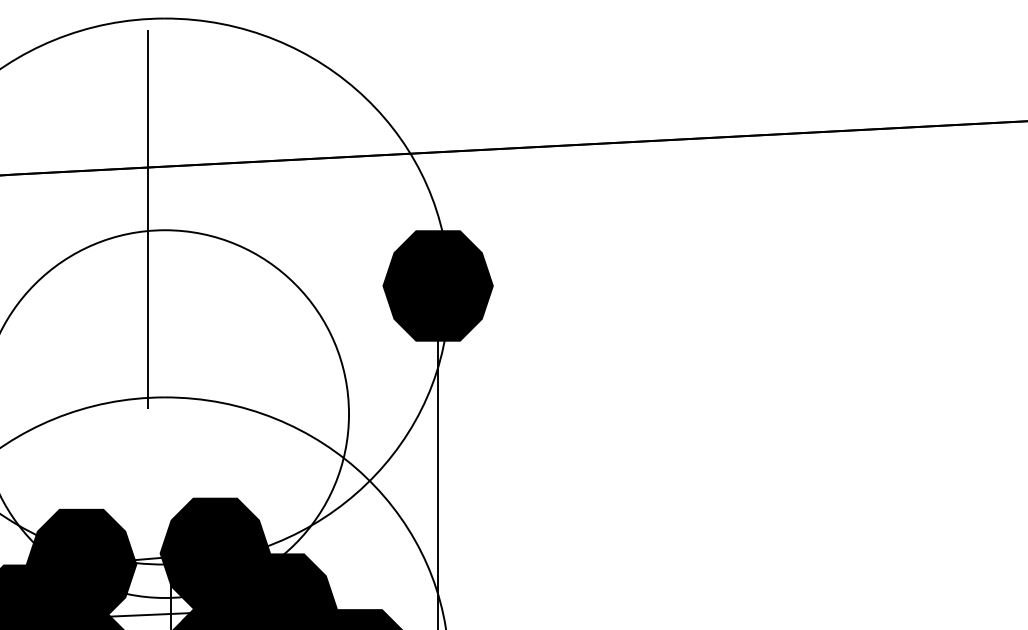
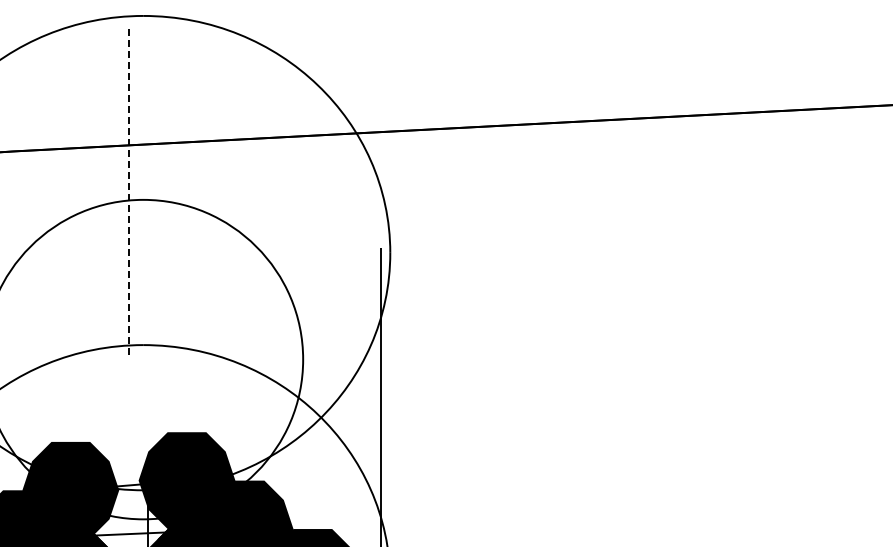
line: (147, 219) -> (128, 190), solid -> dashed
fill: (438, 285) -> (380, 247), removed

